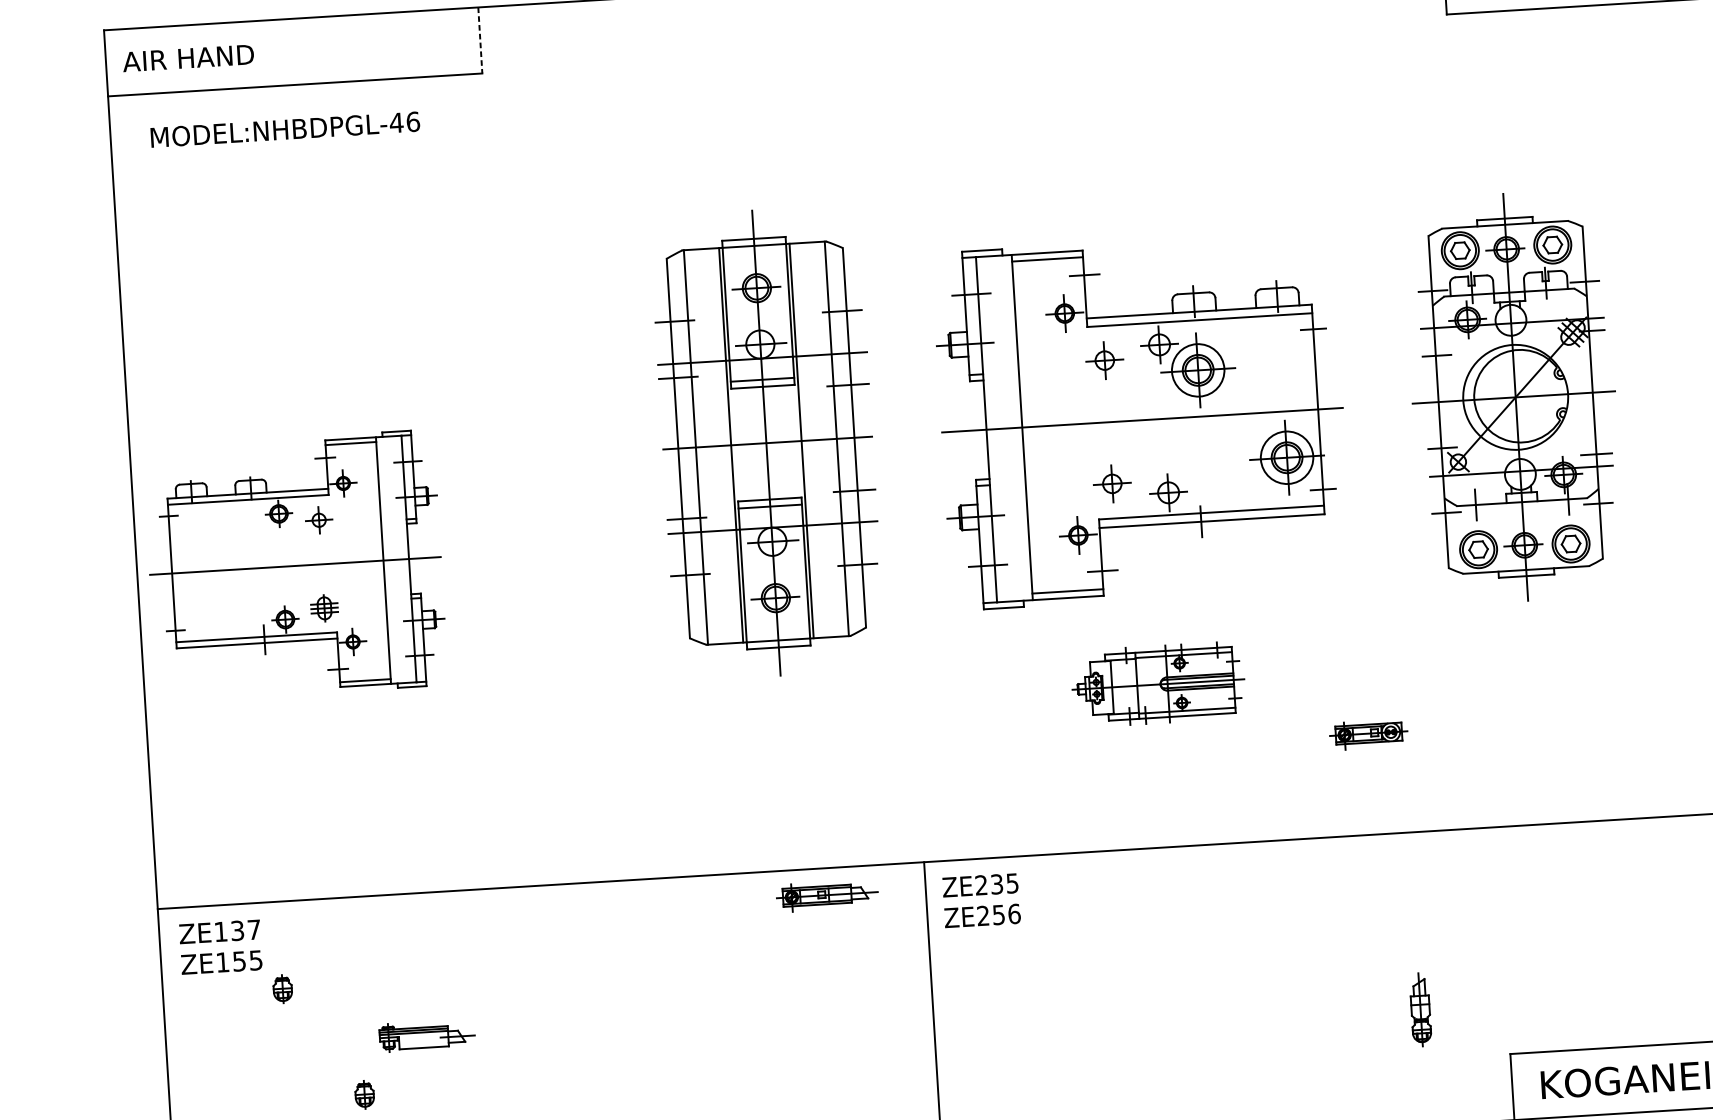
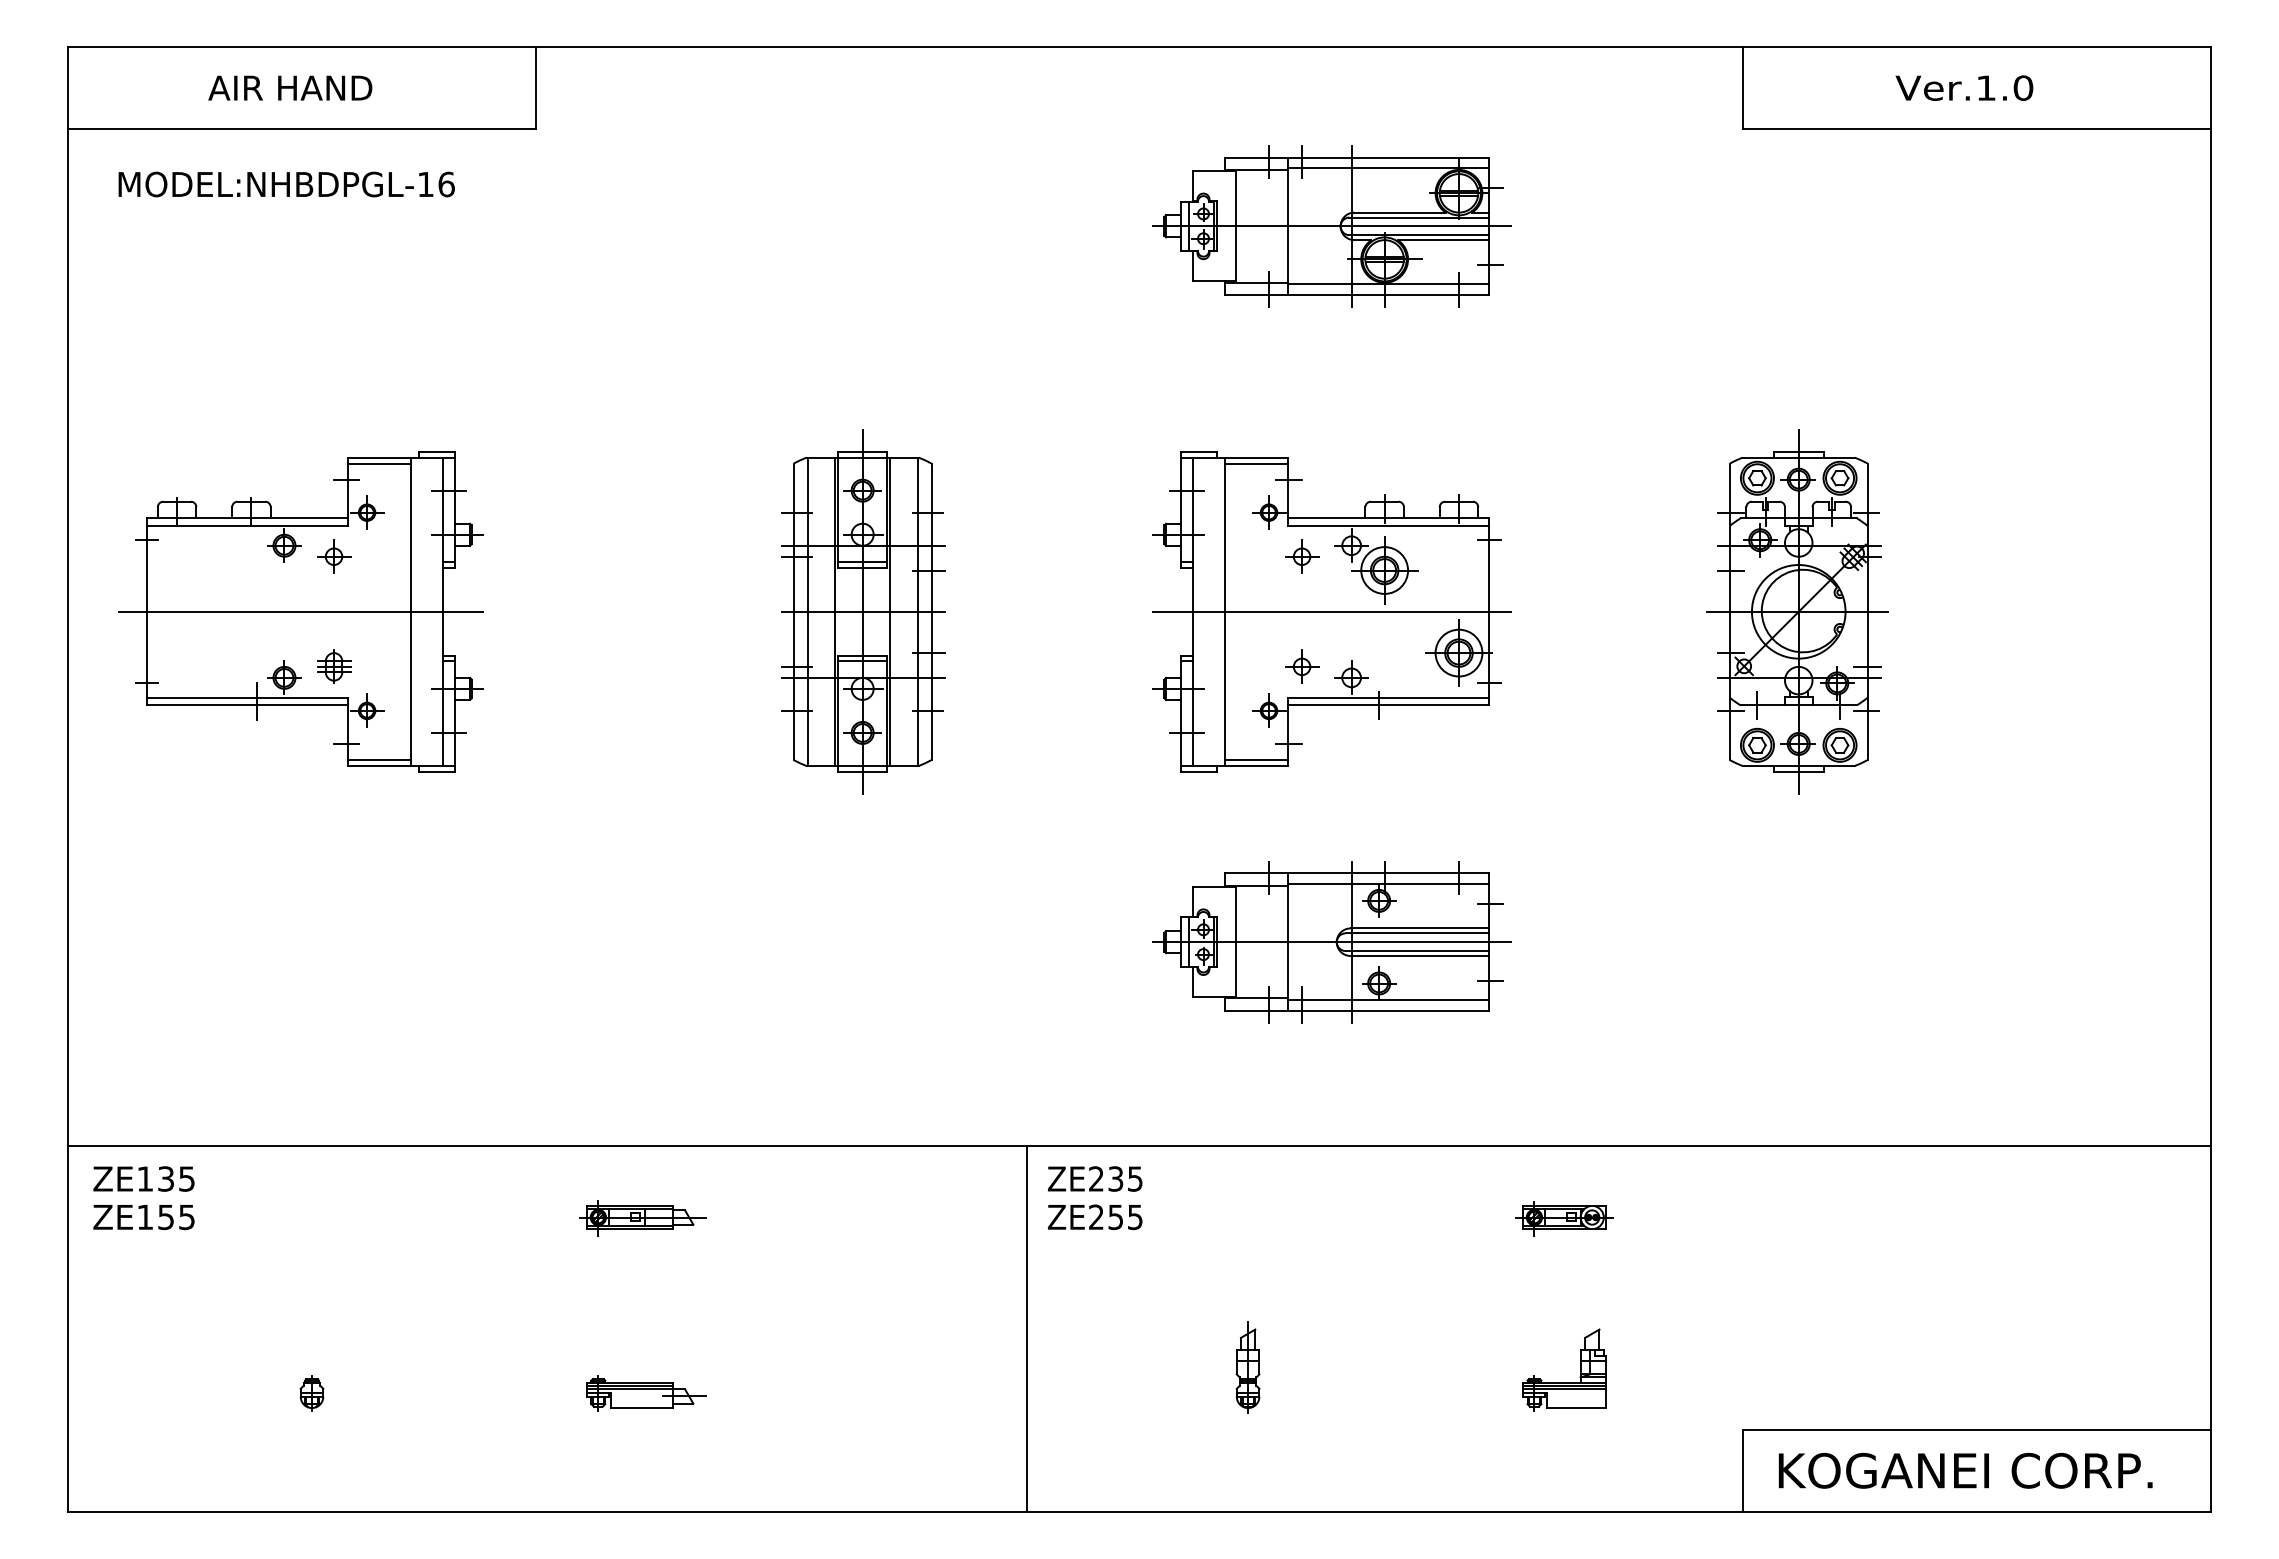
line: (480, 40) -> (536, 88), dashed -> solid
text: (188, 57) -> (290, 87), moved
part: (1122, 112) -> (1331, 226), added
text: (396, 122) -> (425, 184), MODEL:NHBDPGL-46 -> MODEL:NHBDPGL-16
part: (1514, 397) -> (1797, 611), size x0.71
part: (1141, 420) -> (1331, 611), size x0.71
part: (767, 442) -> (863, 611), size x0.62
part: (295, 565) -> (300, 611), moved
part: (1157, 684) -> (1331, 942), size x1.67
part: (1368, 734) -> (1564, 1218), moved
part: (827, 895) -> (642, 1218), moved
text: (1014, 914) -> (1135, 1217), ZE256 -> ZE255
text: (253, 929) -> (186, 1178), ZE137 -> ZE135
part: (282, 989) -> (217, 1255), removed
part: (1420, 1009) -> (1247, 1367), moved
part: (1365, 1025) -> (1564, 1382), added
part: (427, 1035) -> (646, 1393), moved

